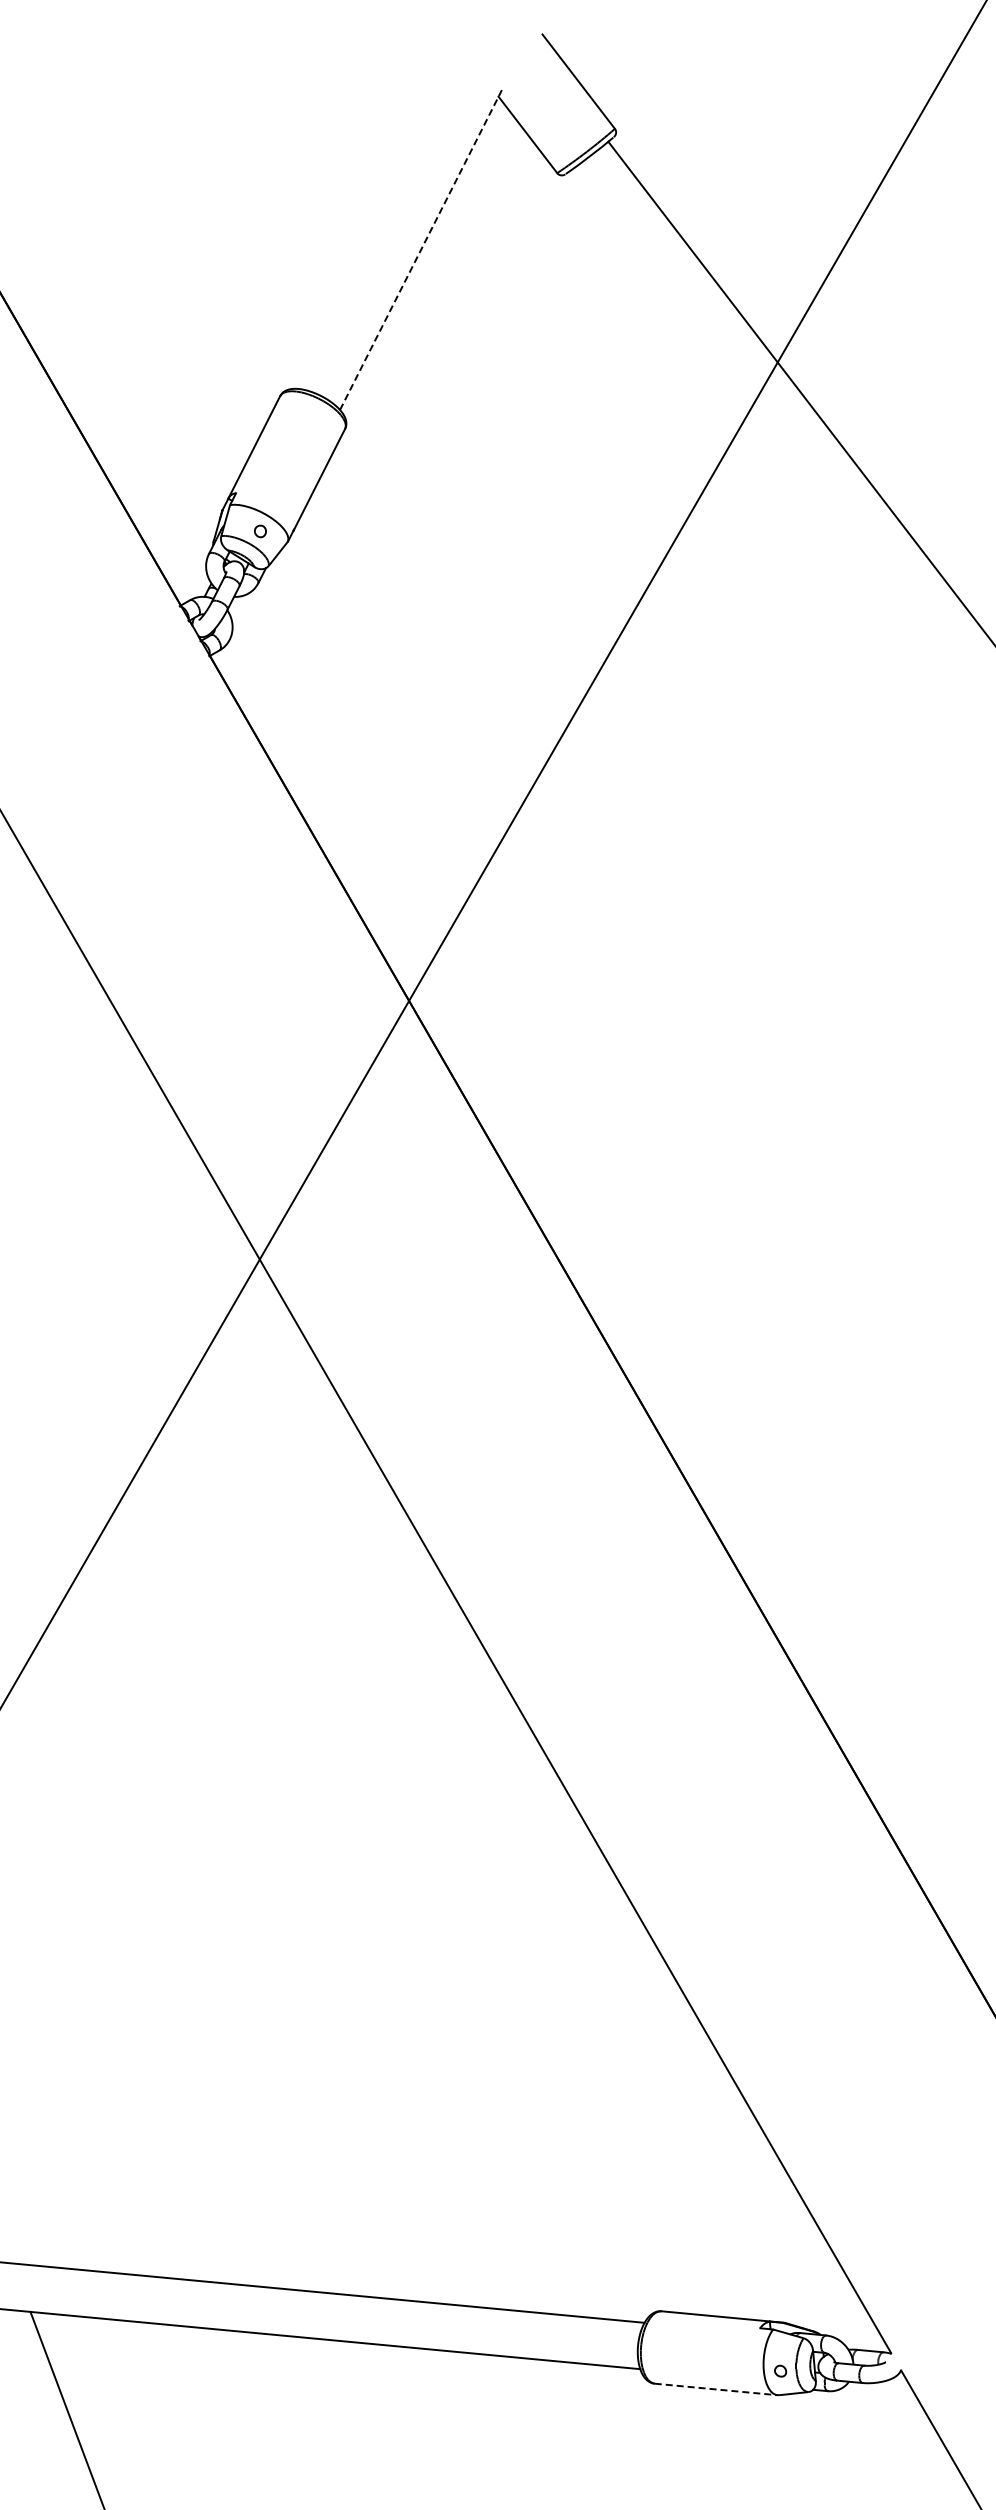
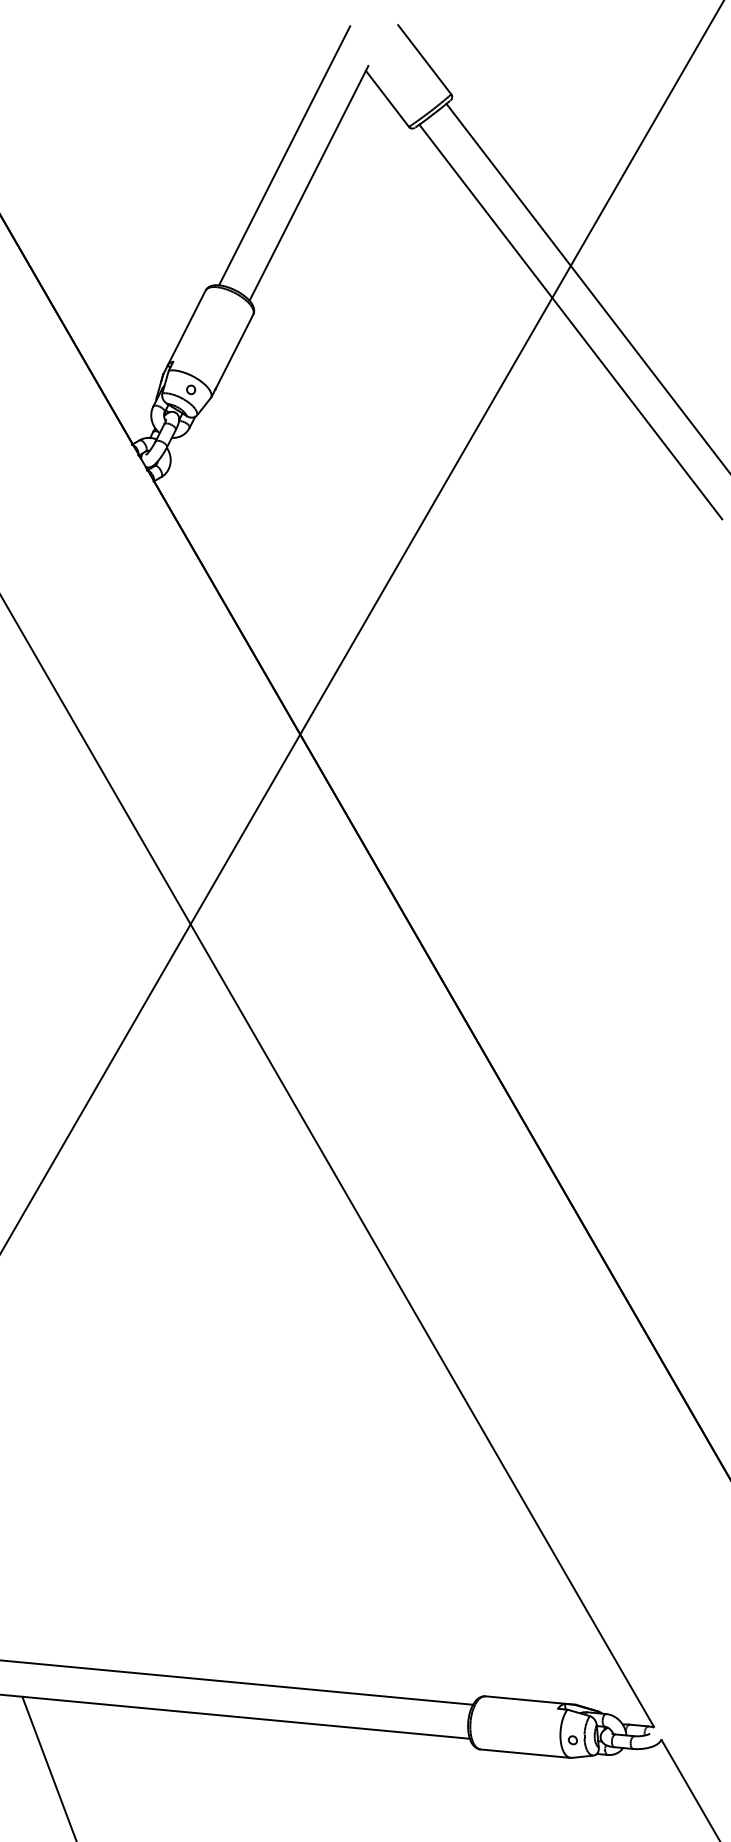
line: (387, 212) -> (284, 155), added
line: (421, 249) -> (309, 182), dashed -> solid
line: (777, 438) -> (570, 321), added
line: (716, 2389) -> (525, 1753), dashed -> solid

